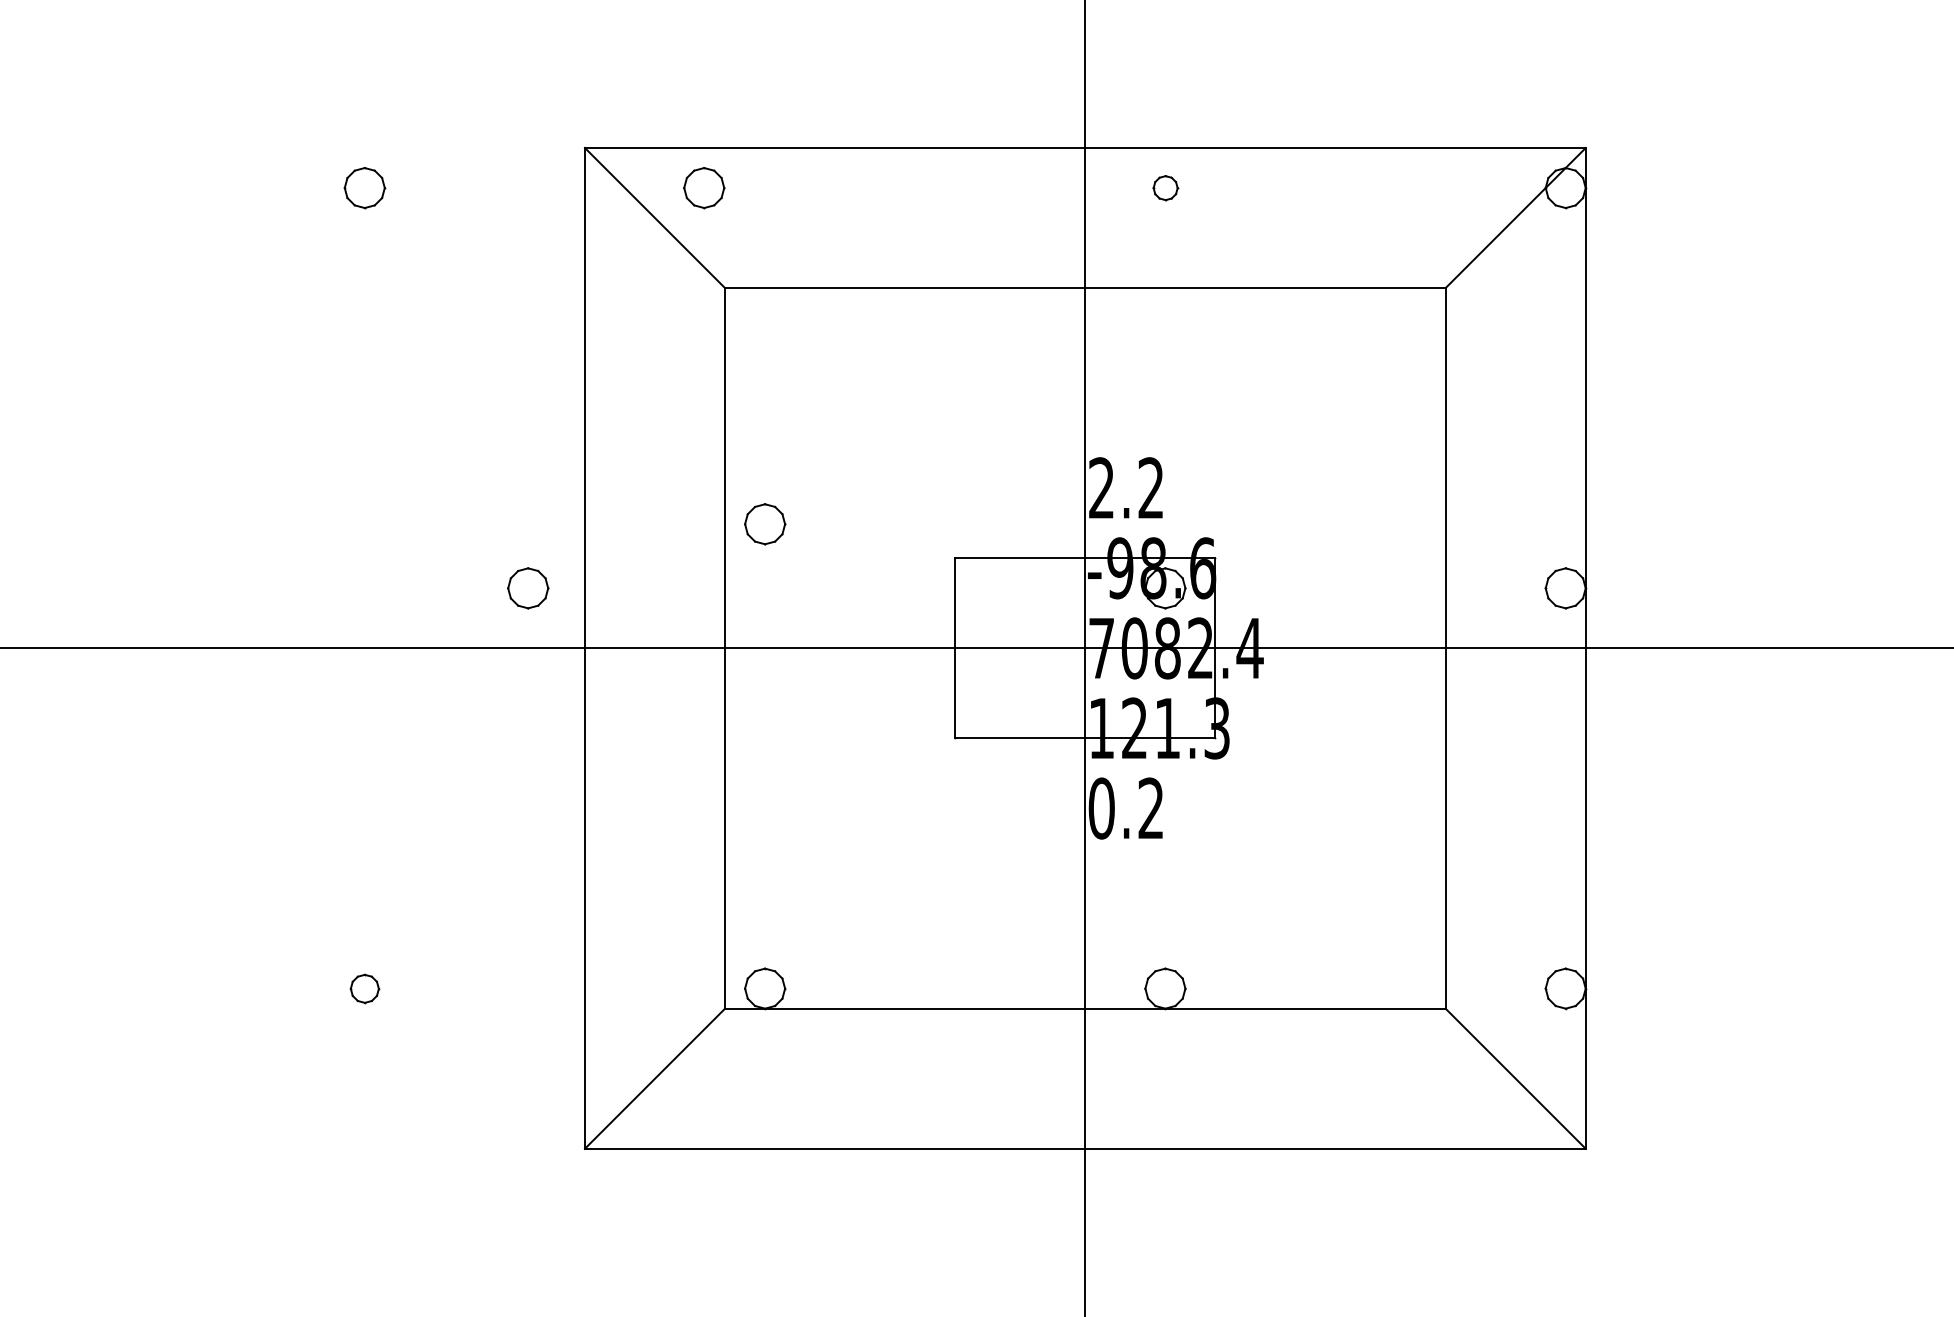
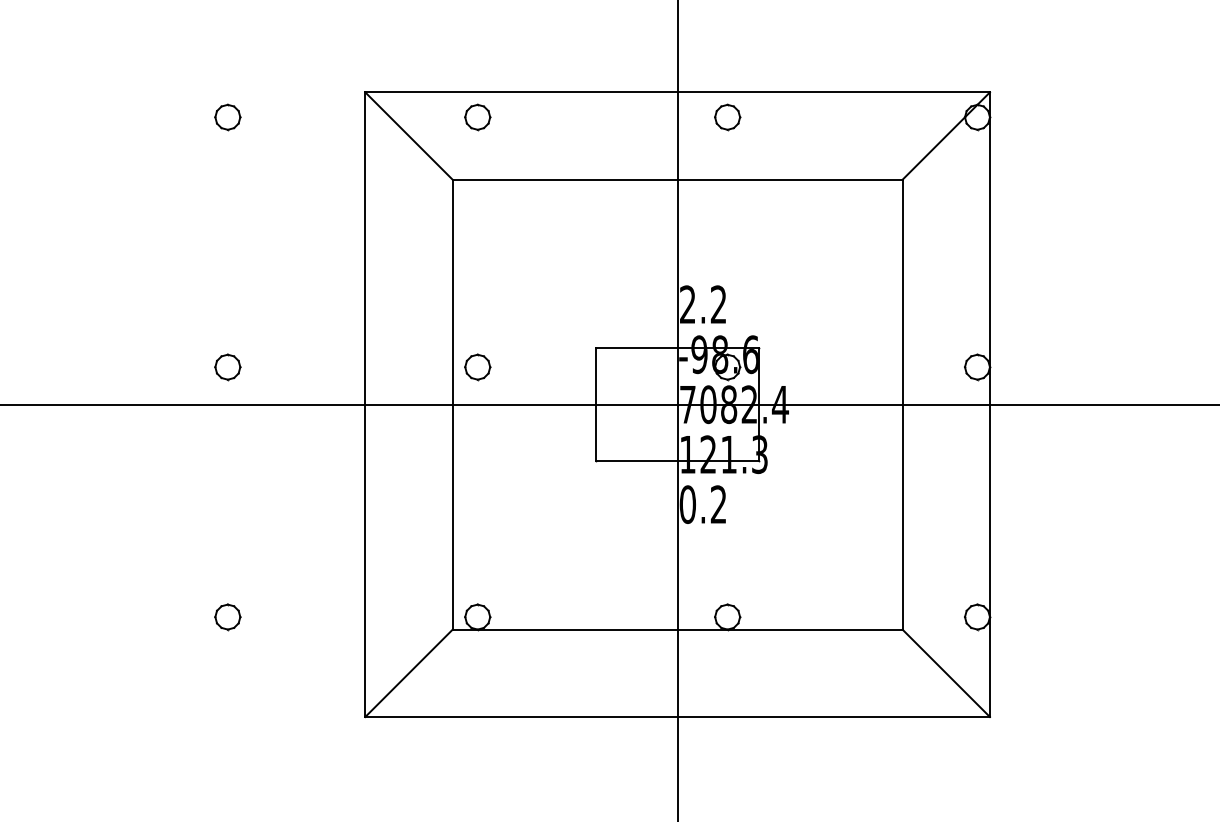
part: (703, 188) -> (477, 117), moved
part: (1165, 188) -> (727, 117), size x1.67
part: (764, 524) -> (477, 367), moved
part: (527, 588) -> (227, 367), moved
part: (364, 989) -> (227, 617), size x1.43

